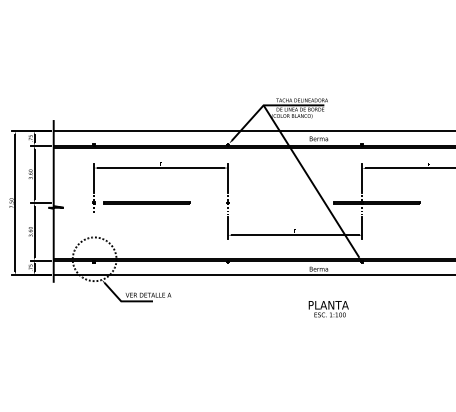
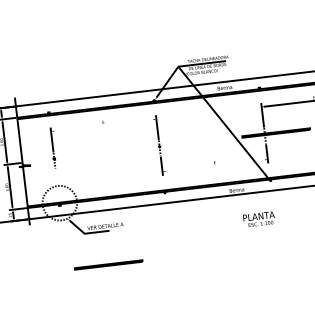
line: (160, 168) -> (103, 125), removed
line: (146, 202) -> (108, 264), moved
line: (295, 235) -> (215, 165), removed
text: (328, 309) -> (259, 219), moved

